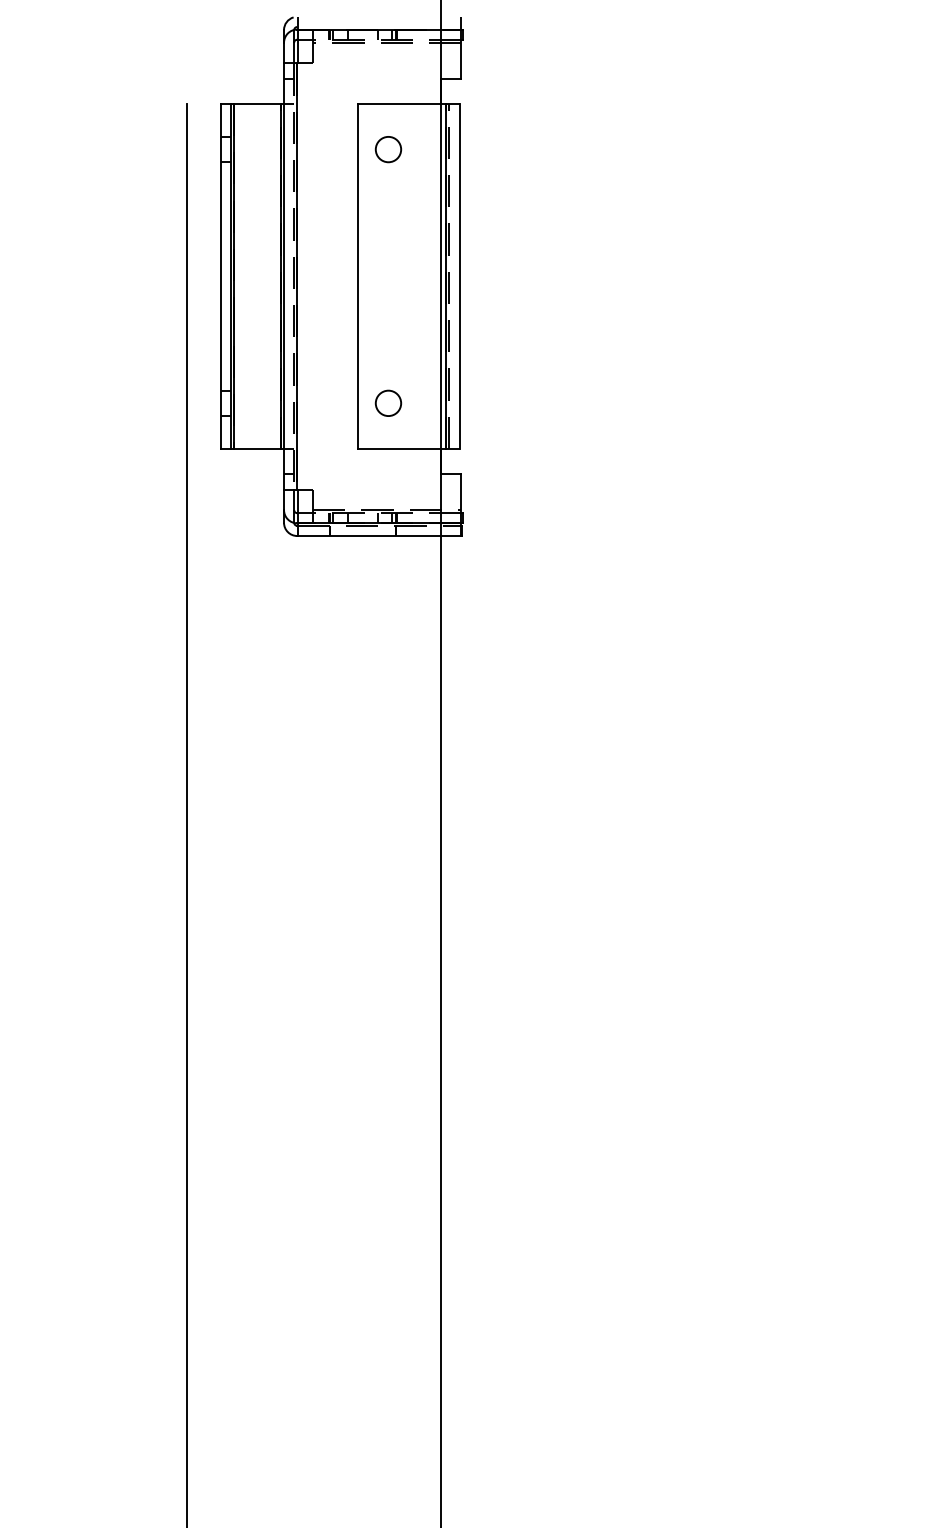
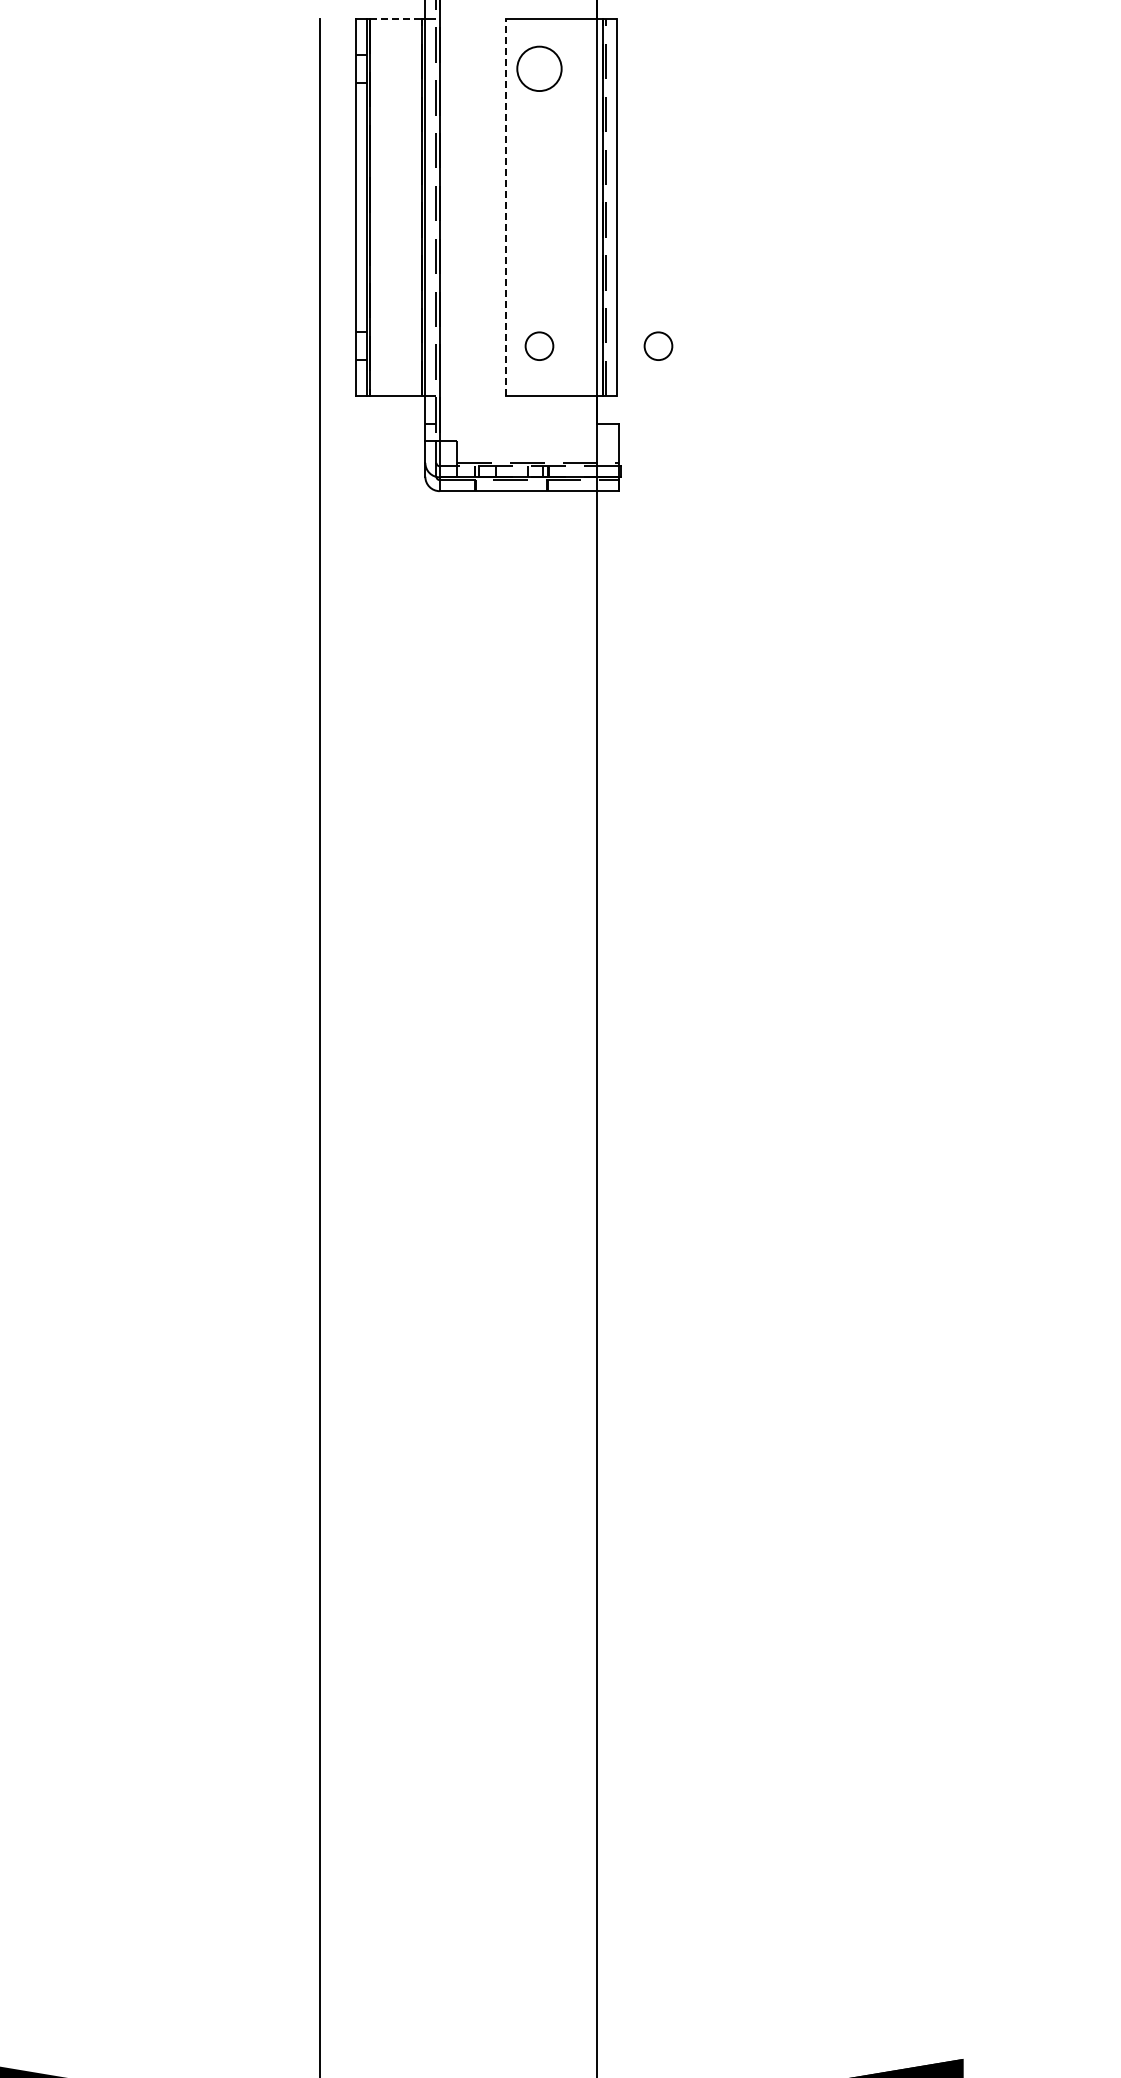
line: (257, 104) -> (396, 19), solid -> dashed
circle: (388, 149) -> (539, 68), size x1.6
line: (358, 276) -> (506, 207), solid -> dashed
circle: (497, 402) -> (658, 345), added

